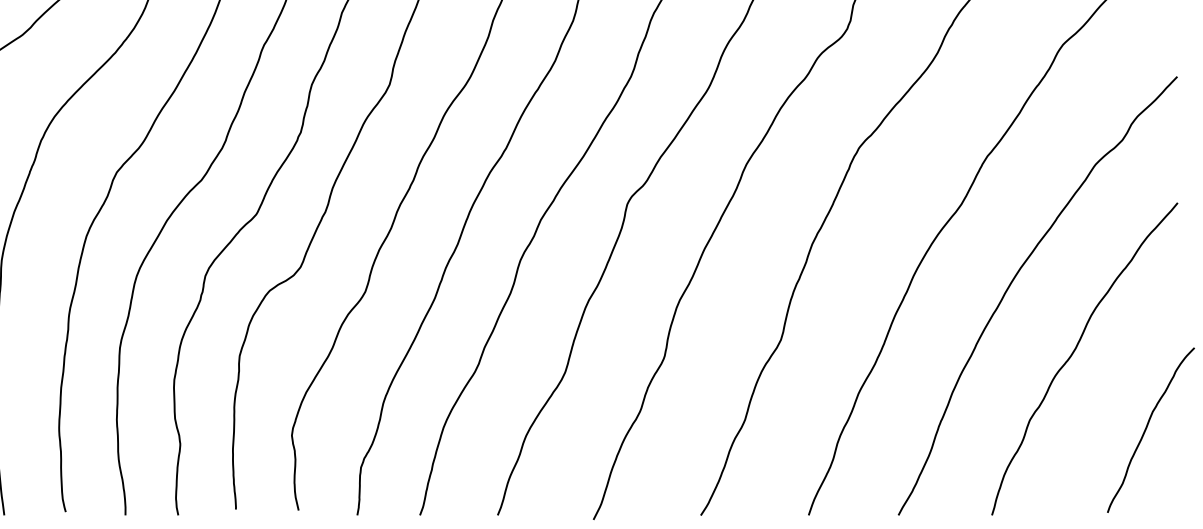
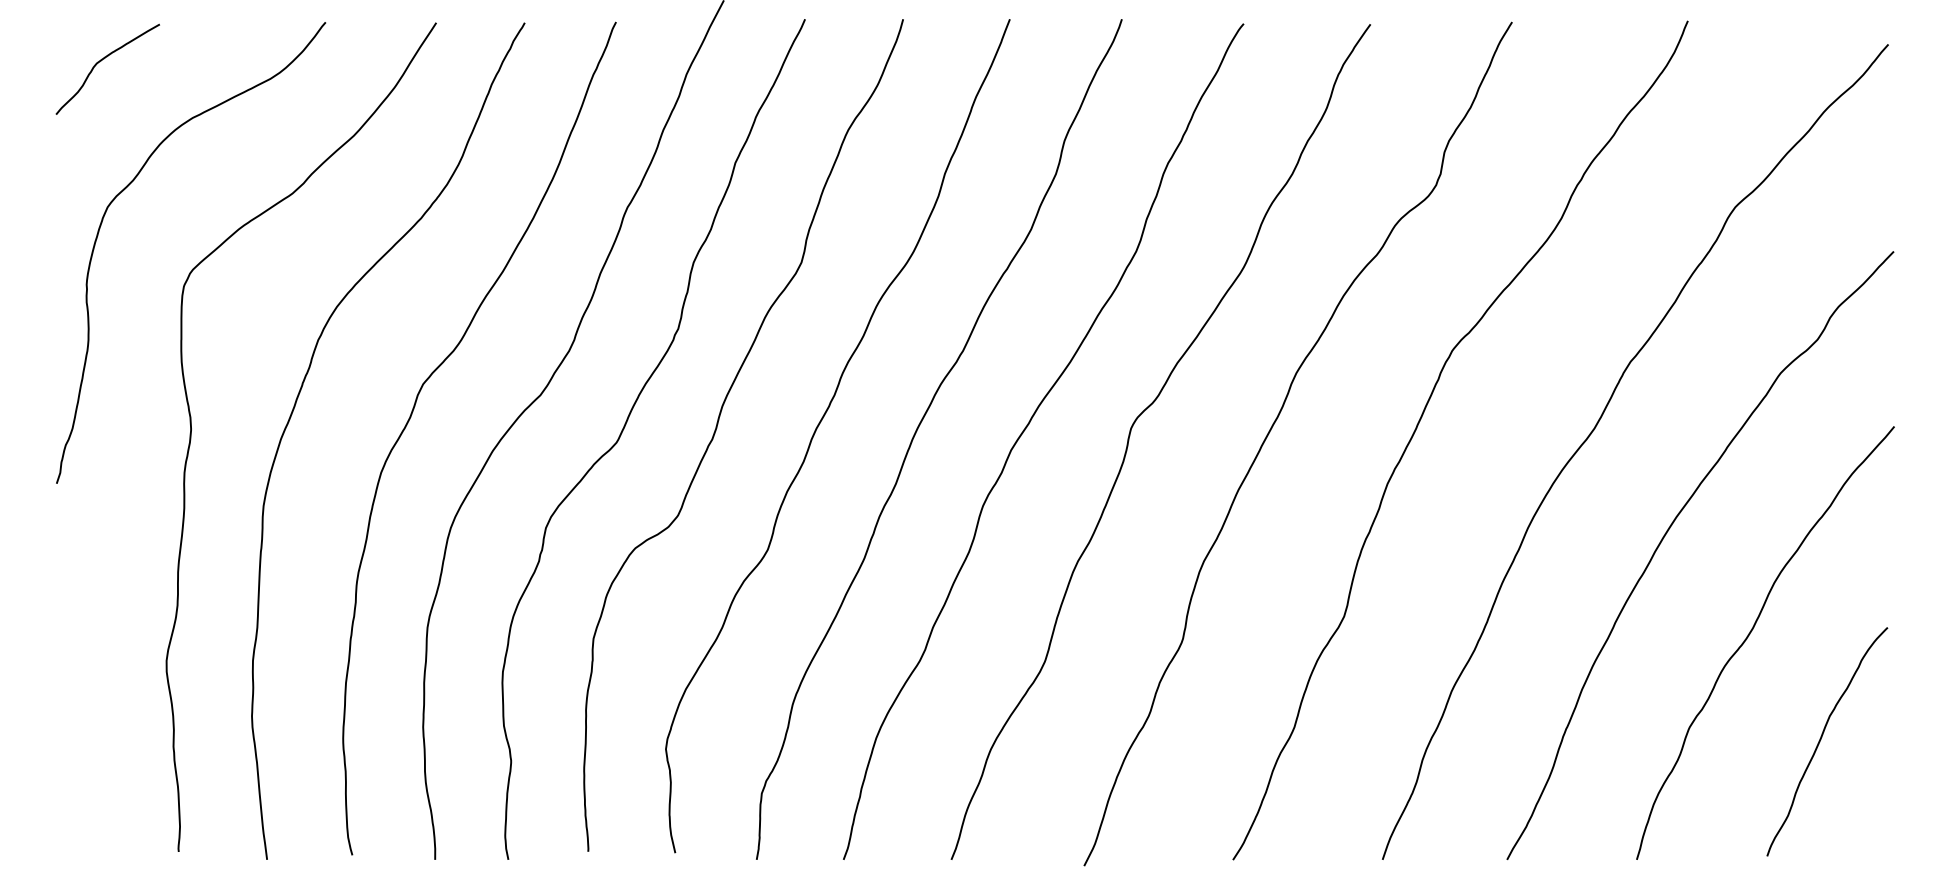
curve: (1146, 428) -> (1821, 739), moved

